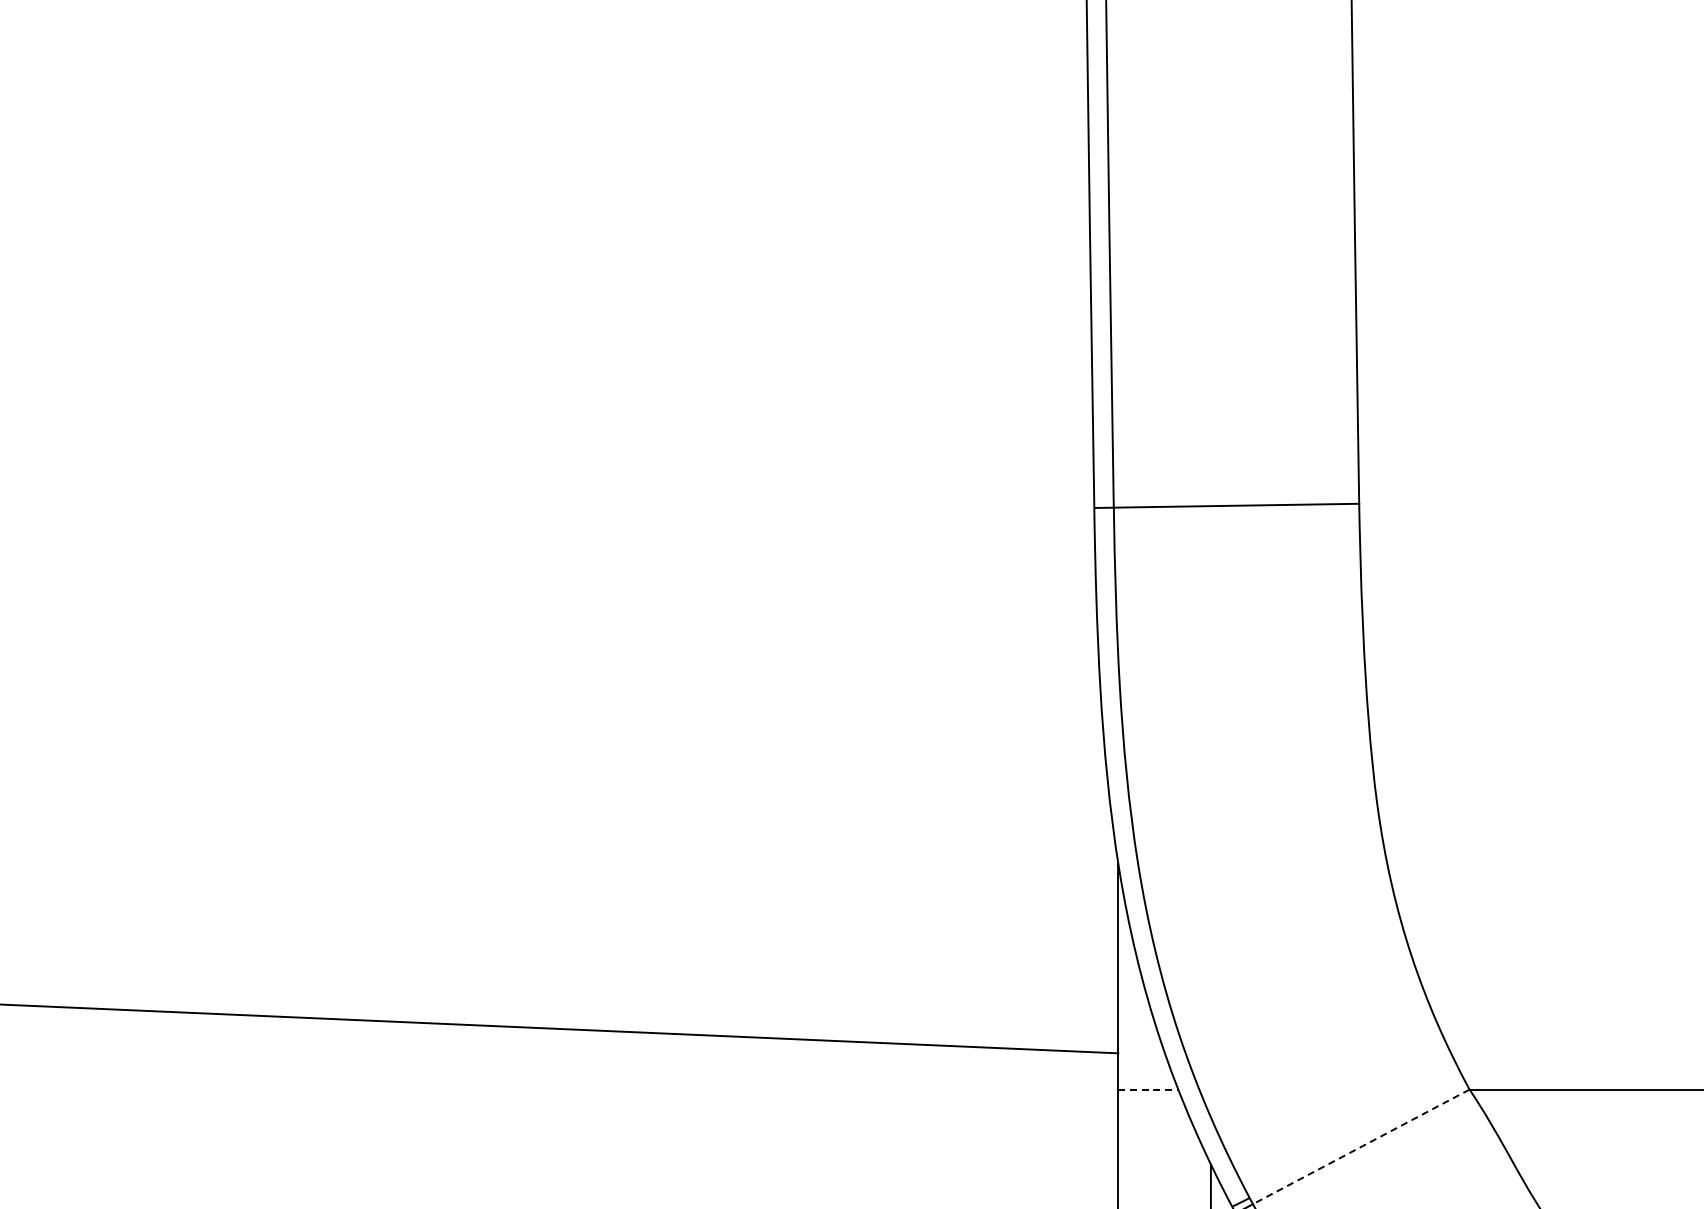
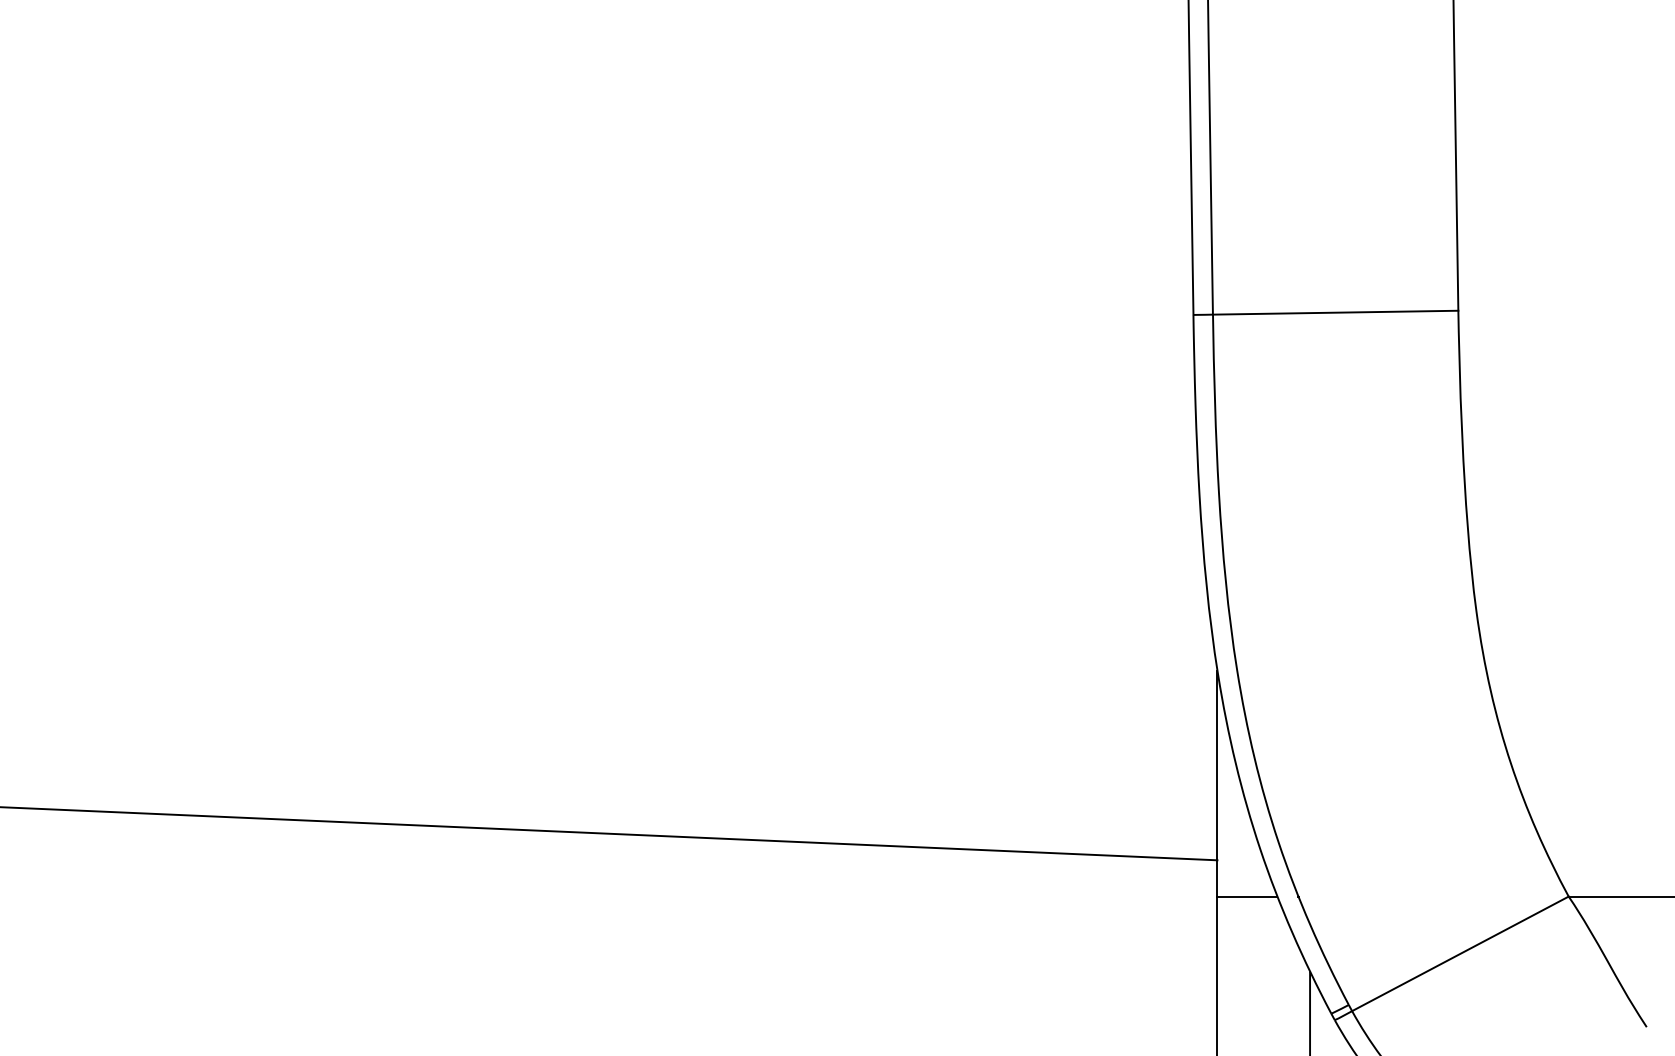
line: (1148, 1089) -> (1247, 896), dashed -> solid
line: (1361, 1146) -> (1460, 953), dashed -> solid

